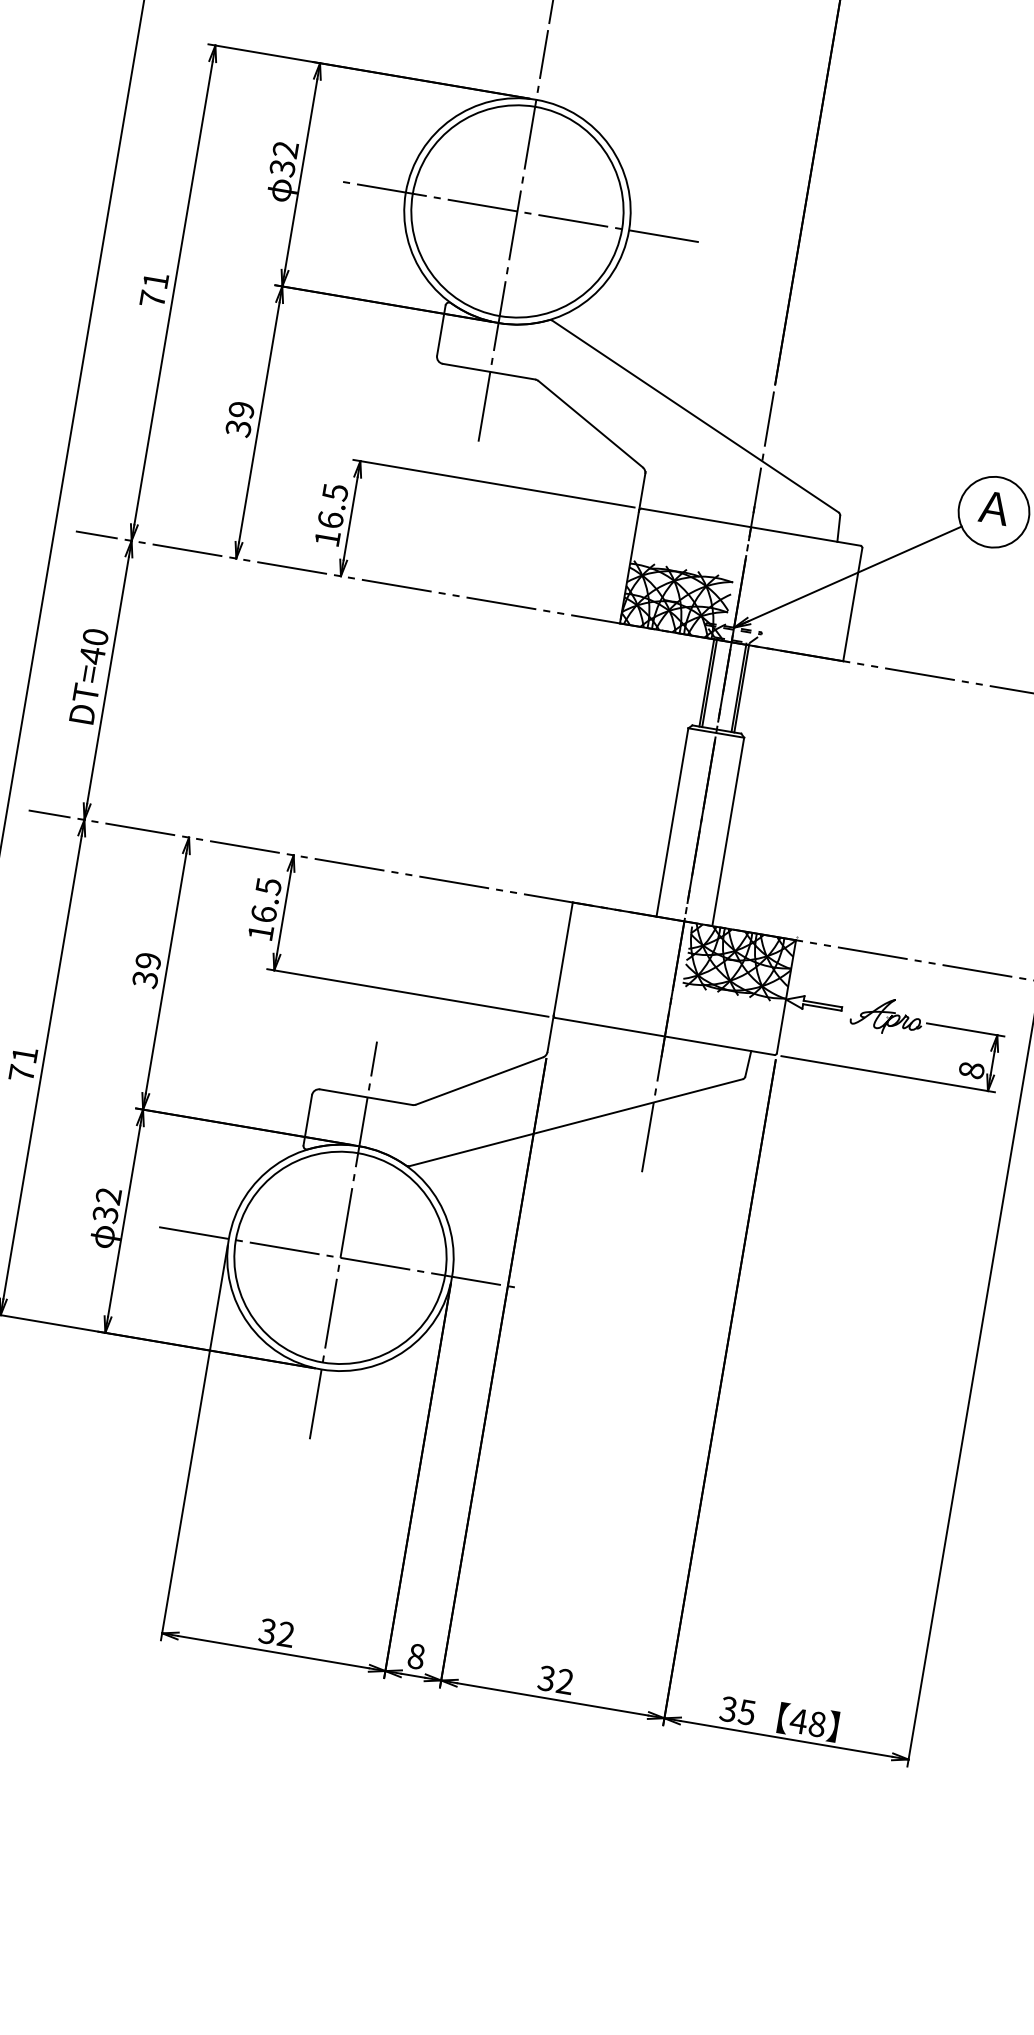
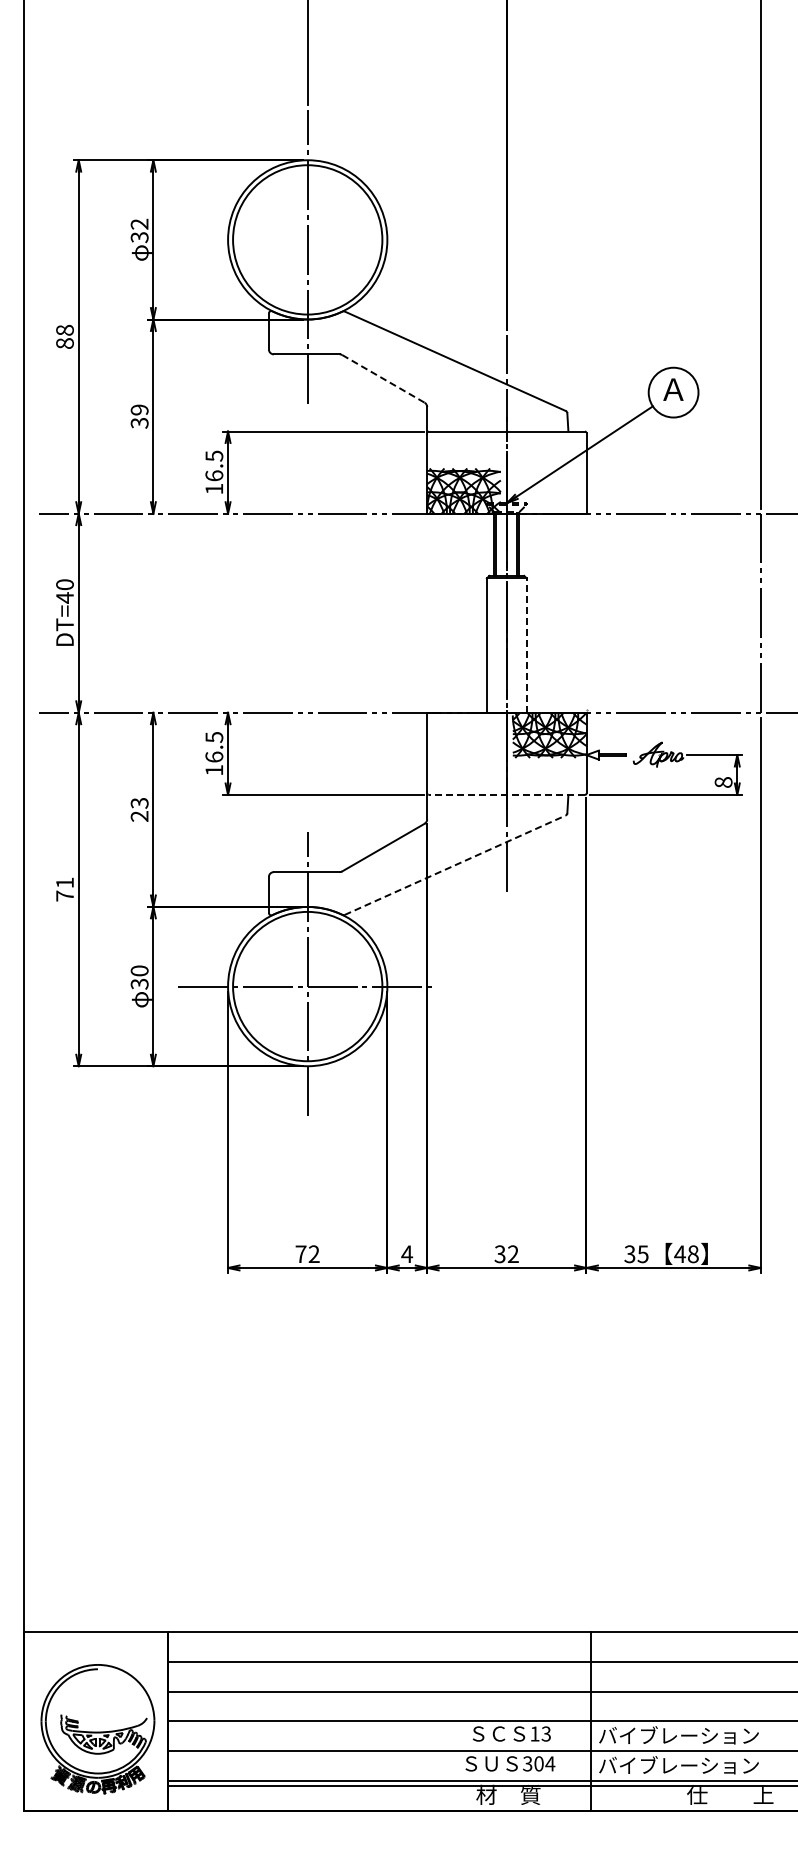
line: (517, 210) -> (307, 239), removed
text: (153, 289) -> (64, 336), 71 -> 88
line: (590, 423) -> (383, 378), solid -> dashed
line: (727, 831) -> (526, 645), solid -> dashed
text: (146, 971) -> (139, 810), 39 -> 23
line: (664, 1035) -> (506, 794), solid -> dashed
line: (576, 1123) -> (455, 865), solid -> dashed
text: (108, 1195) -> (139, 970), 32 -> 30
text: (266, 1631) -> (300, 1254), 32 -> 72
text: (416, 1656) -> (407, 1254), 8 -> 4

